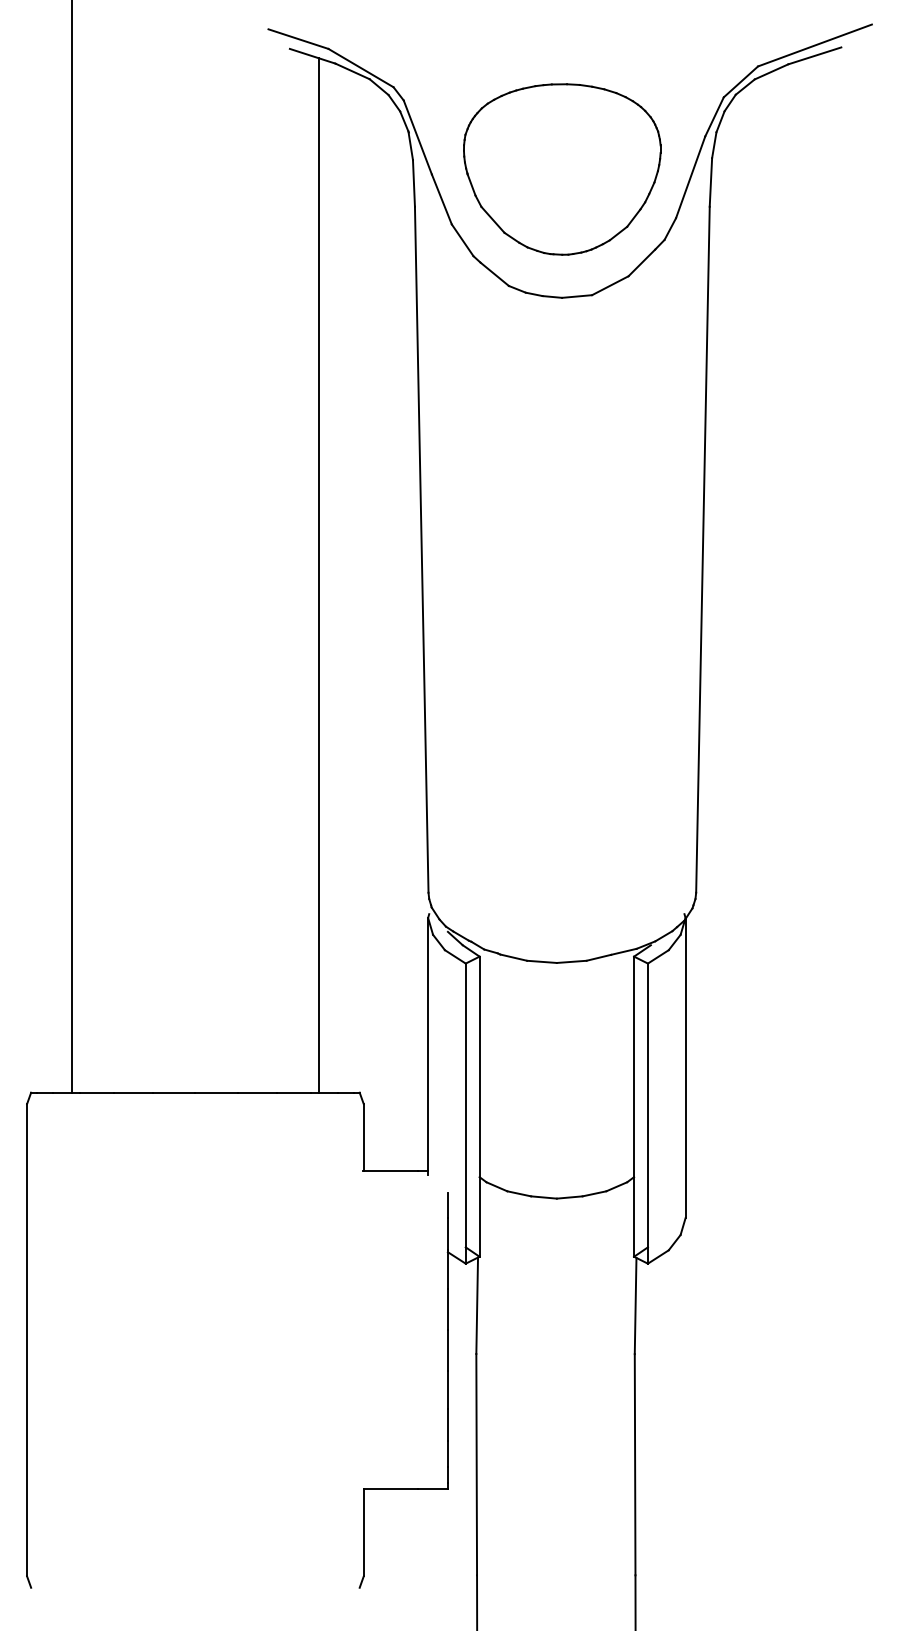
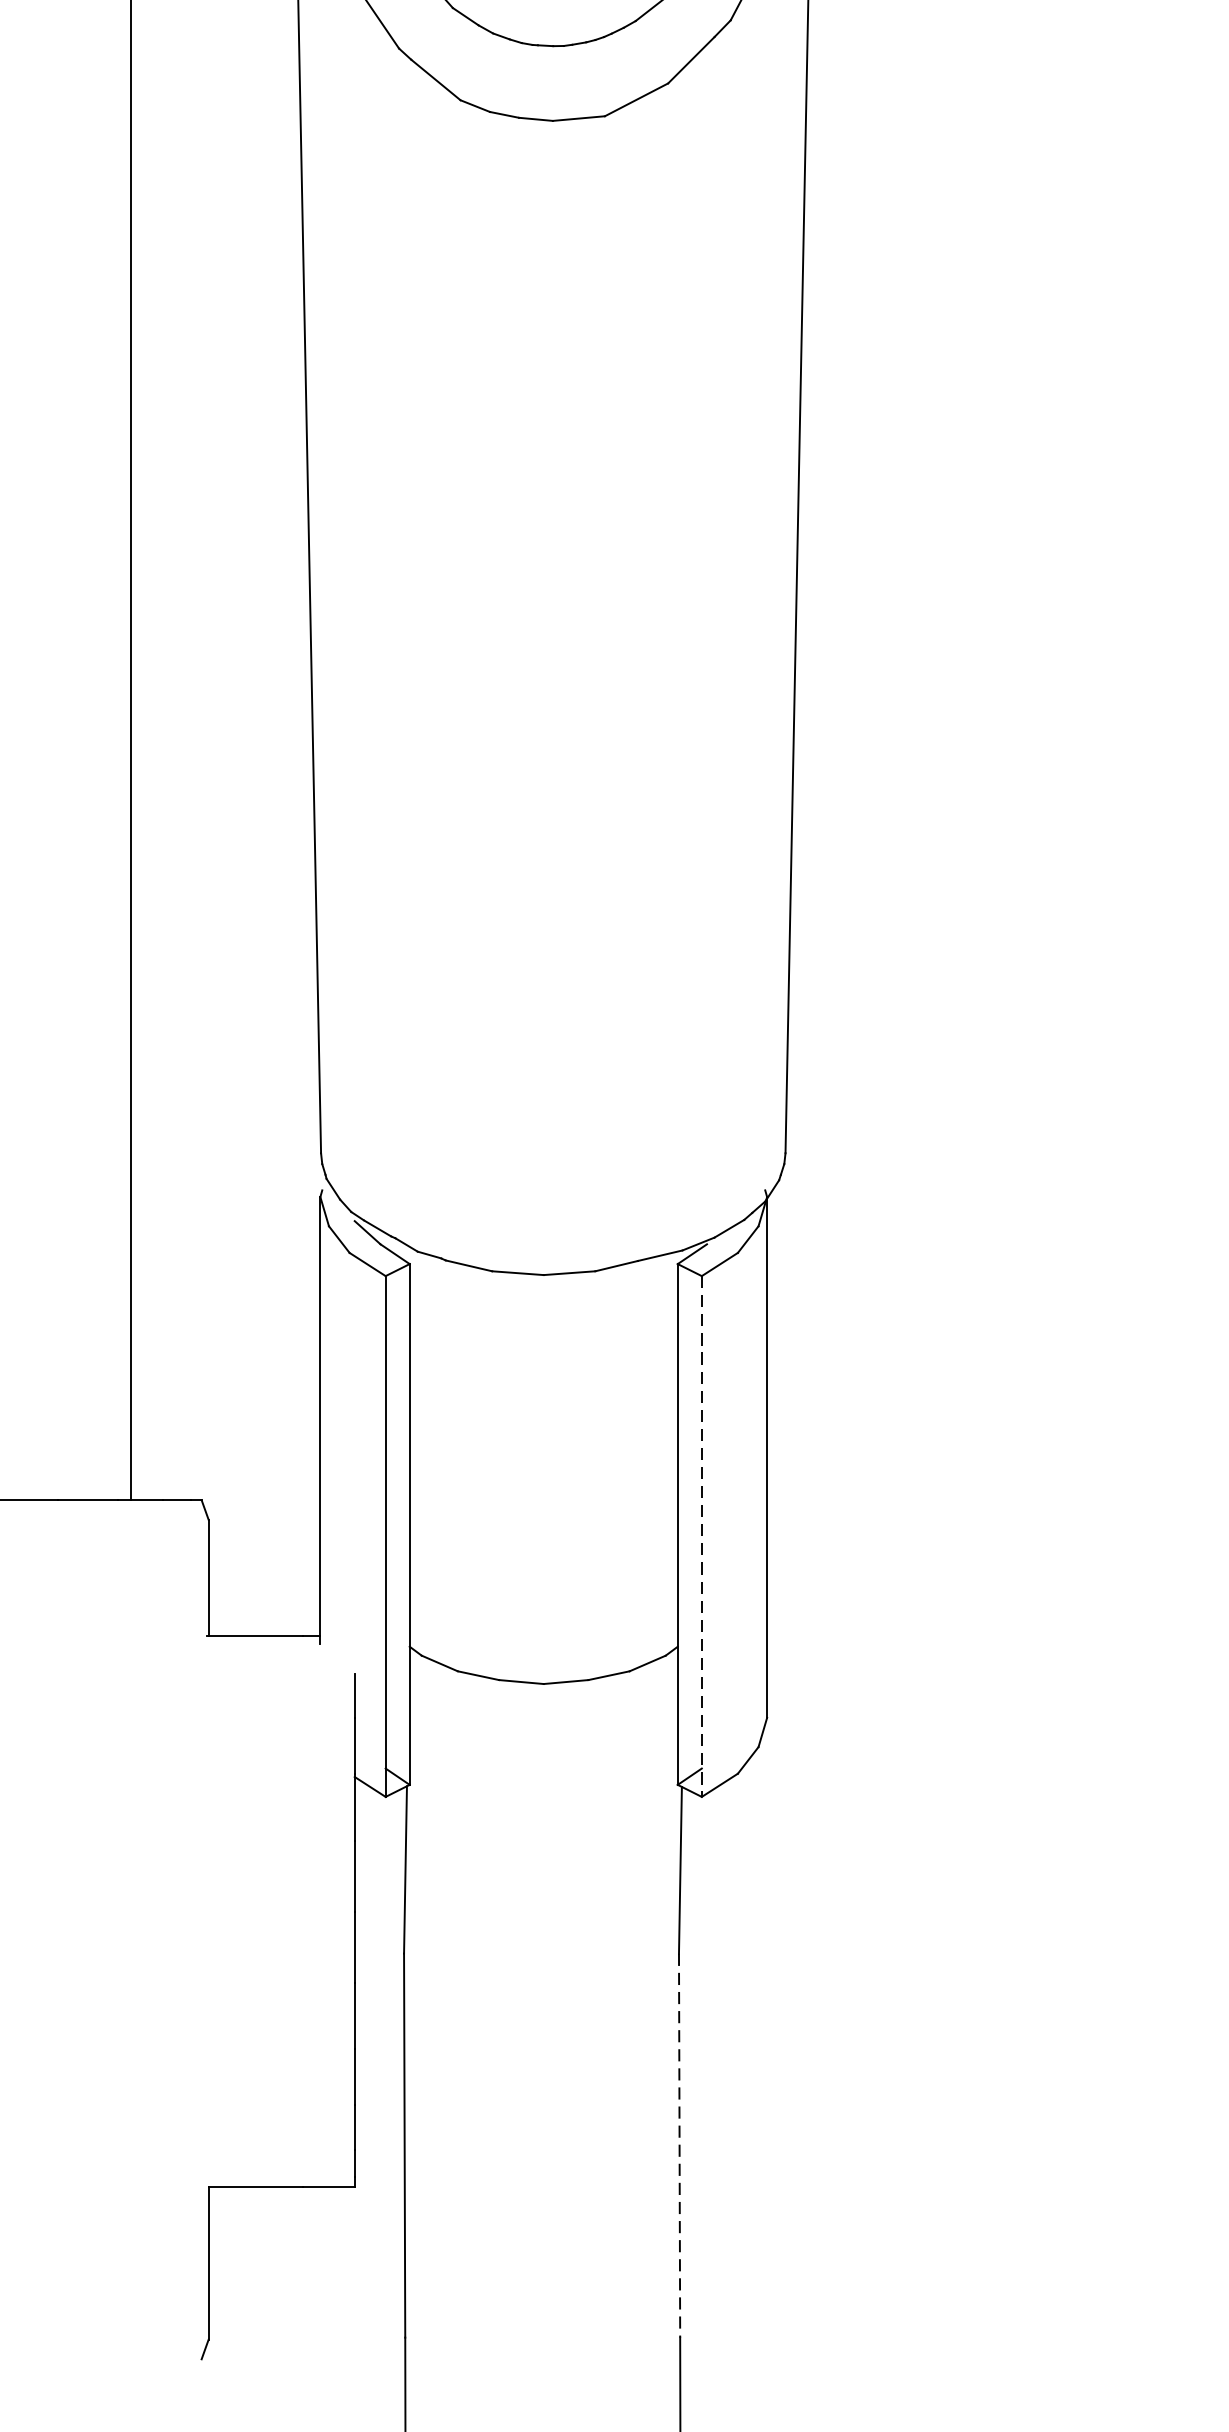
line: (647, 1114) -> (701, 1538), solid -> dashed
line: (635, 1464) -> (680, 2145), solid -> dashed

